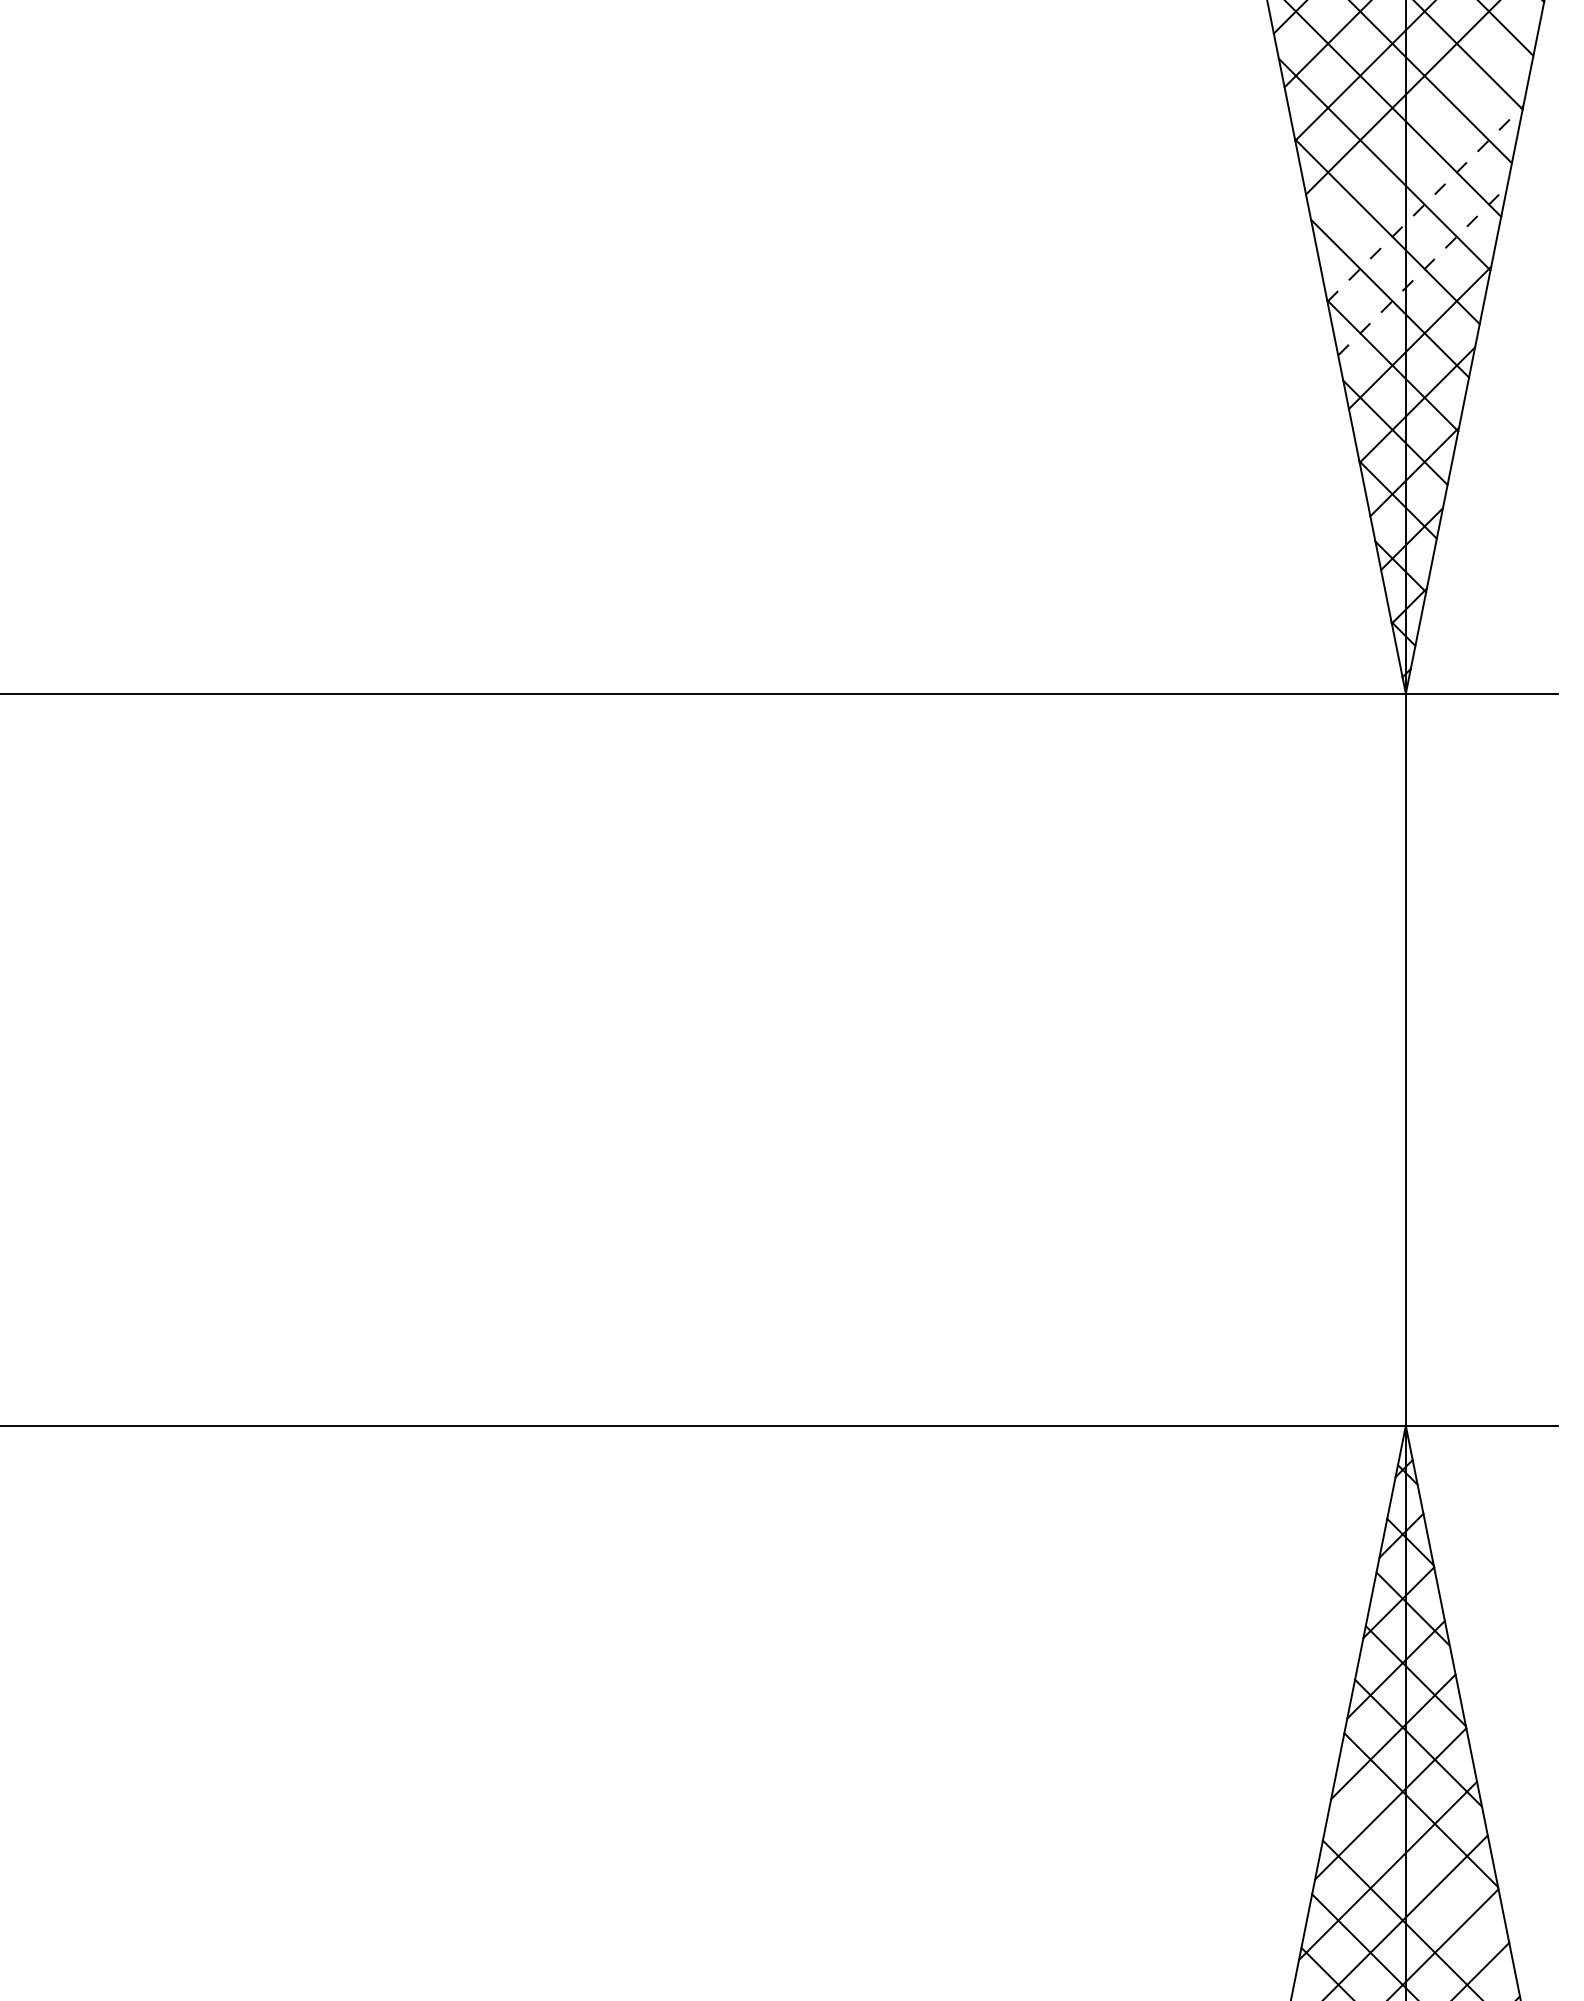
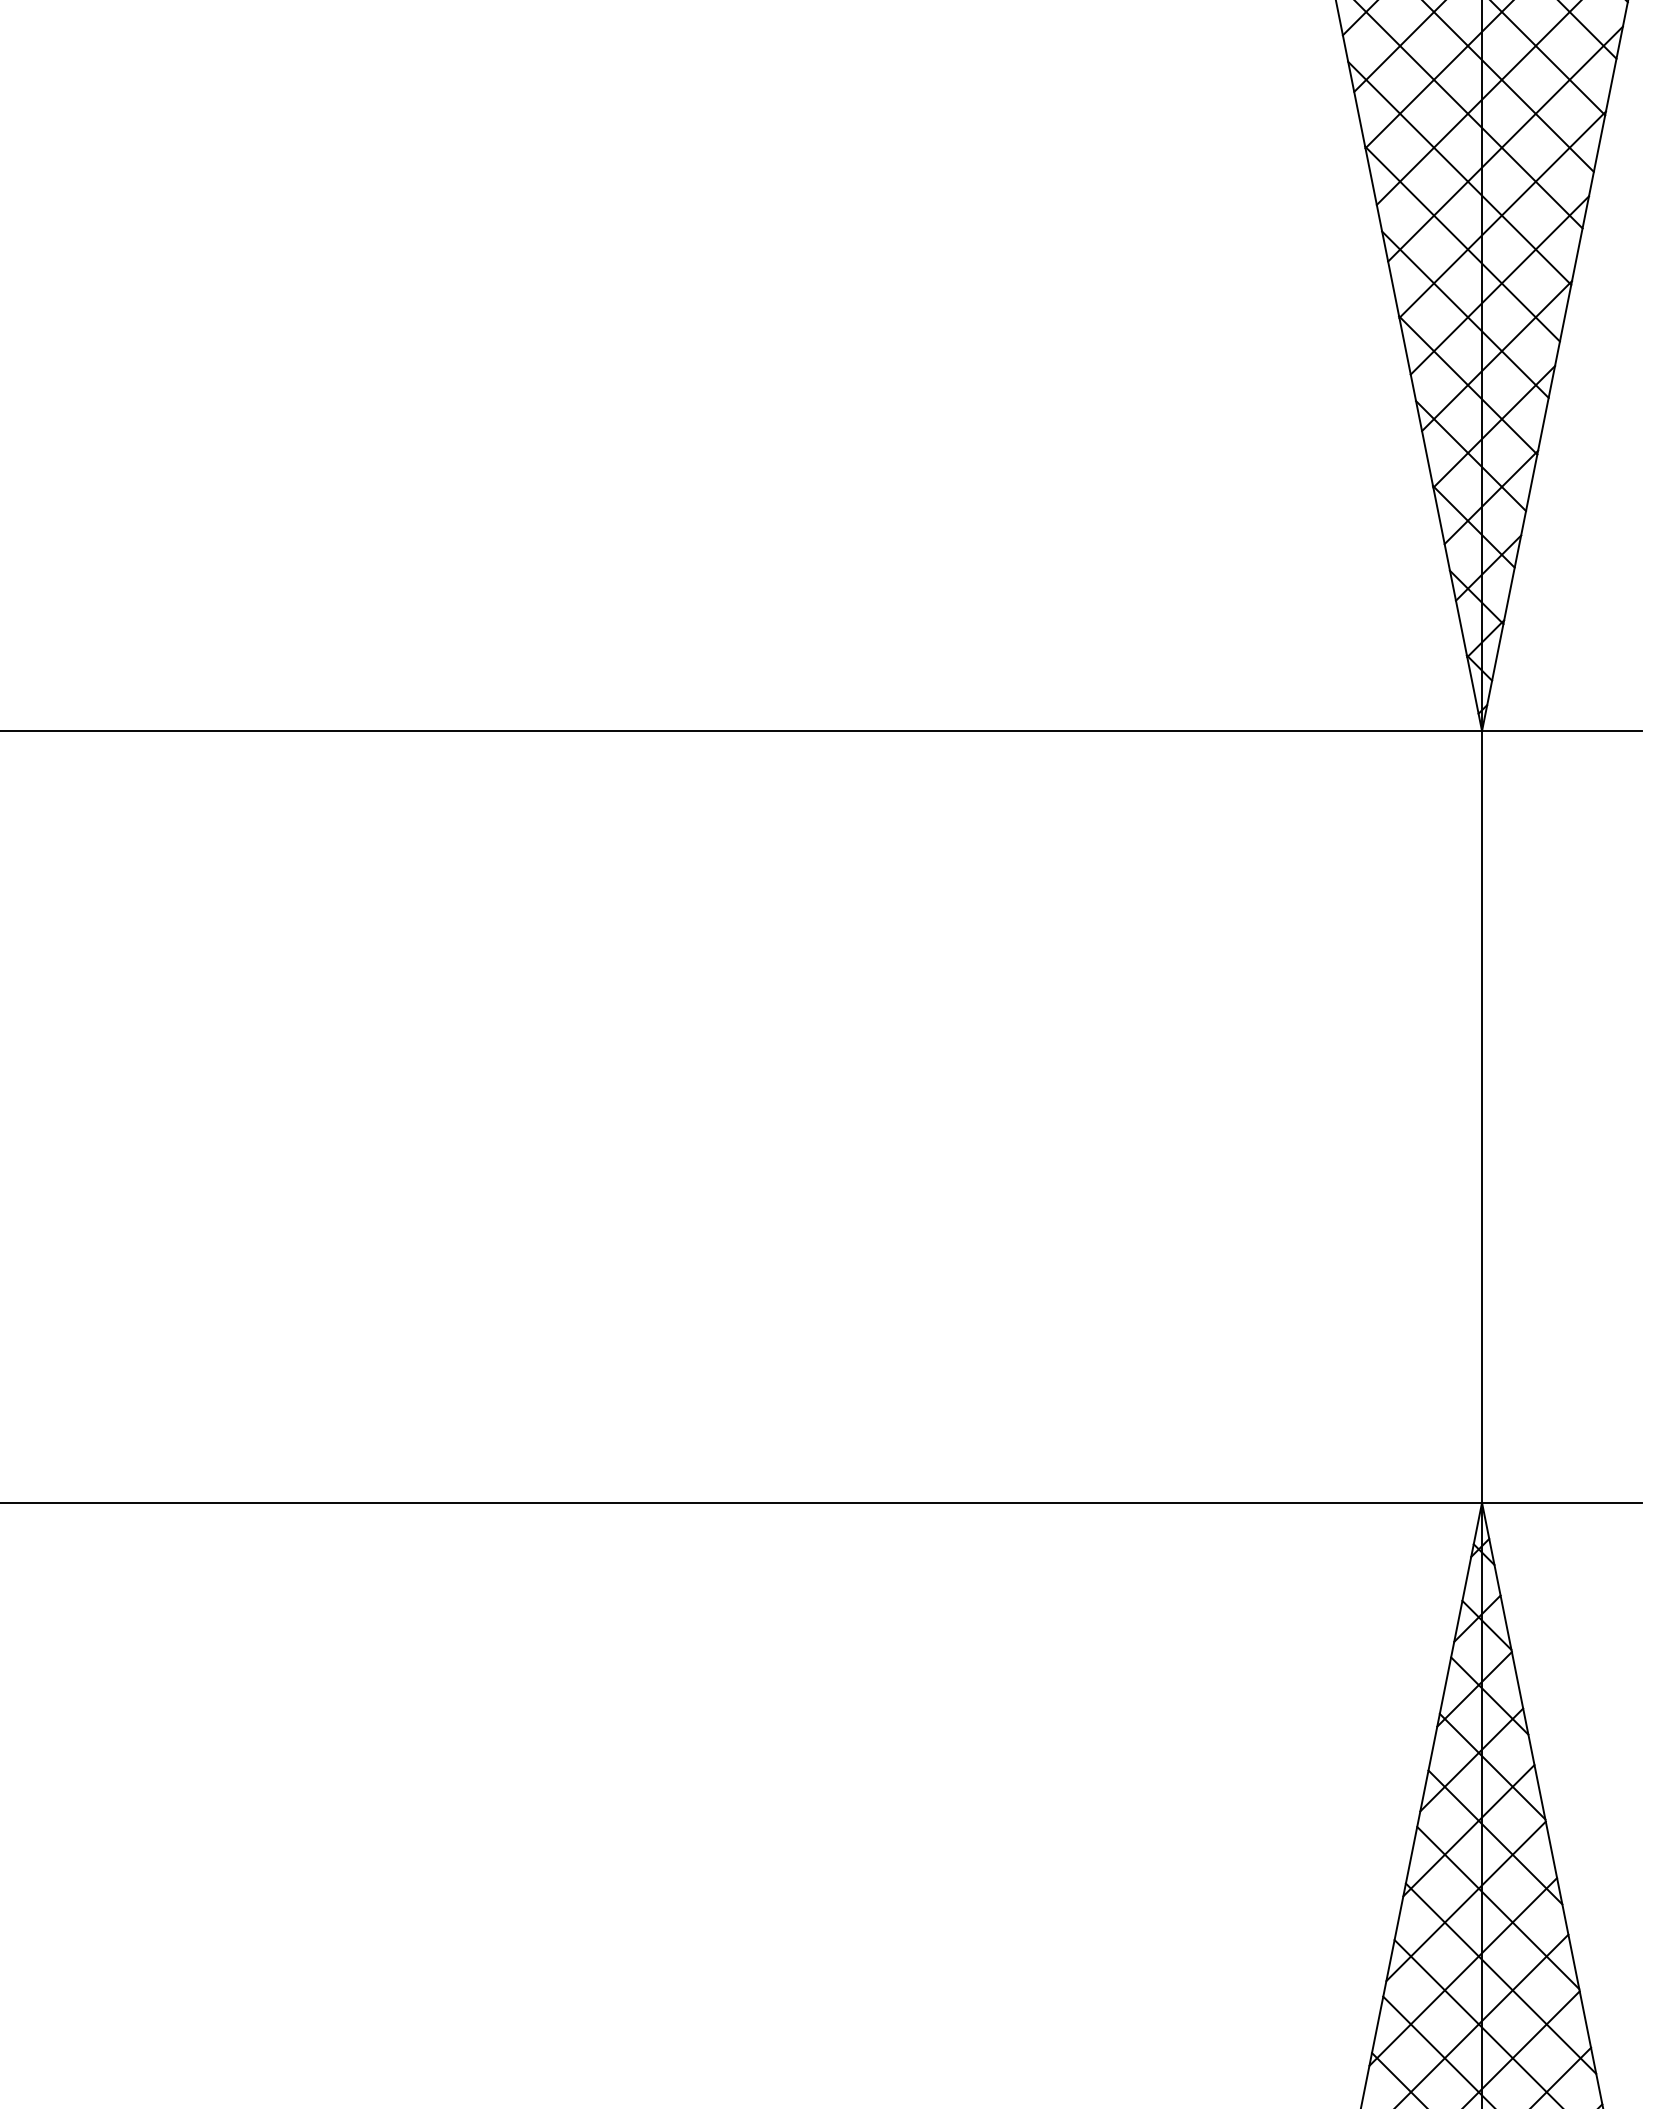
line: (1428, 136) -> (1505, 143), added
line: (1426, 203) -> (1503, 214), dashed -> solid
line: (1423, 270) -> (1500, 285), dashed -> solid
line: (1423, 1877) -> (1500, 1978), added

